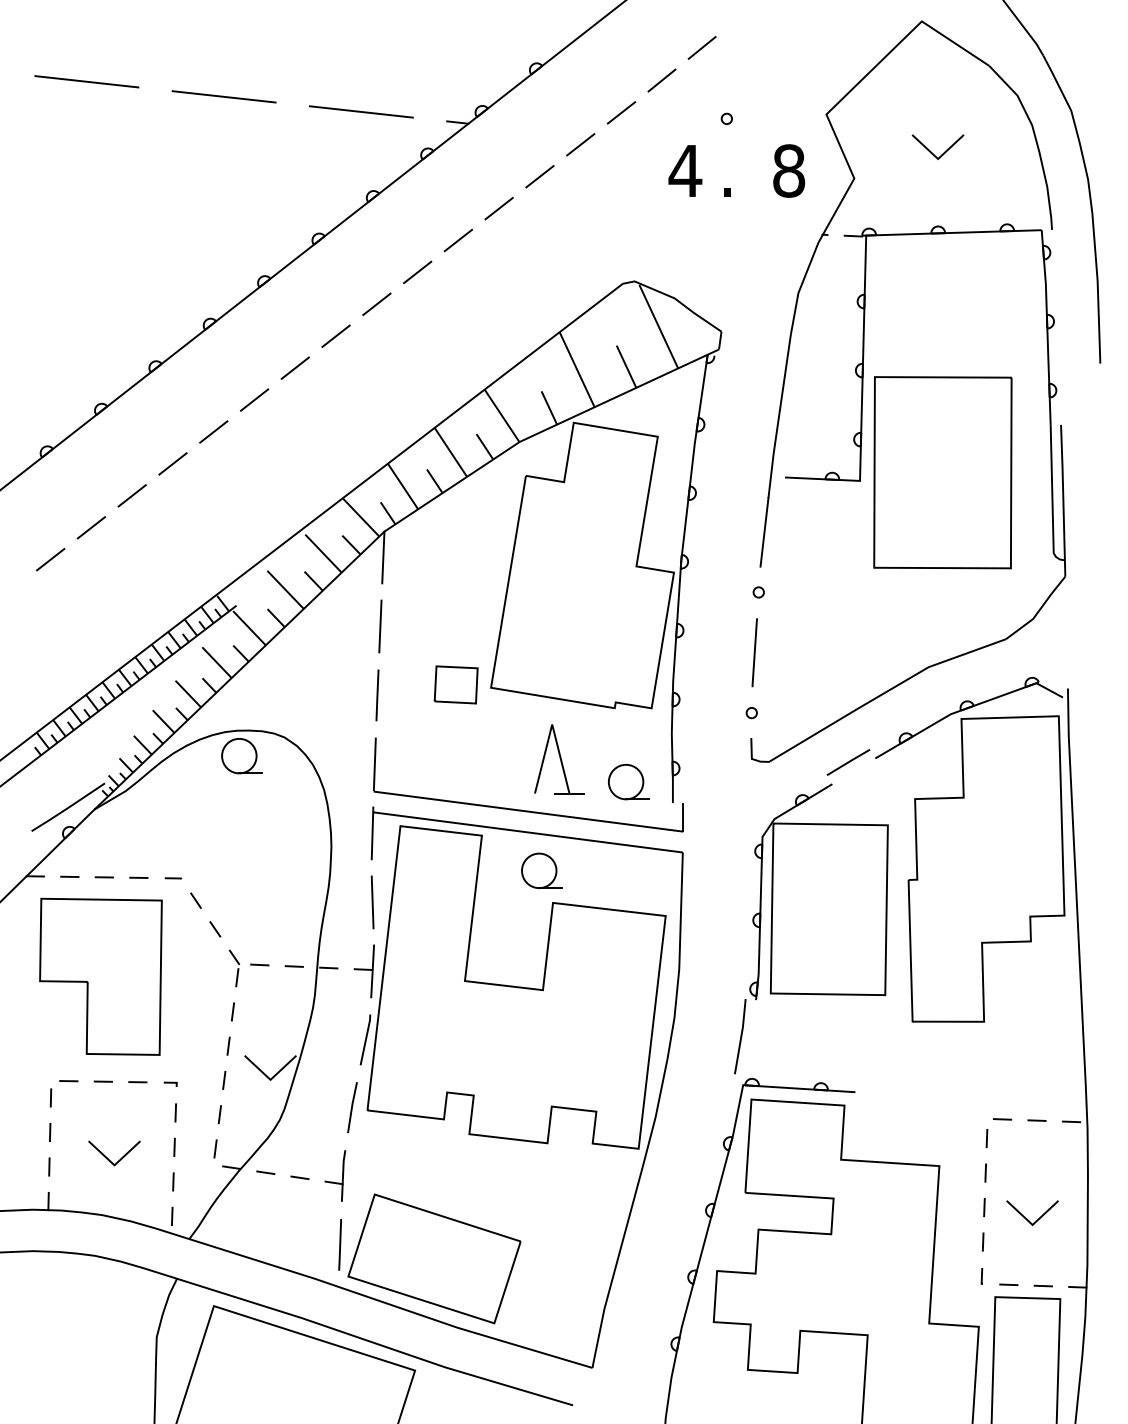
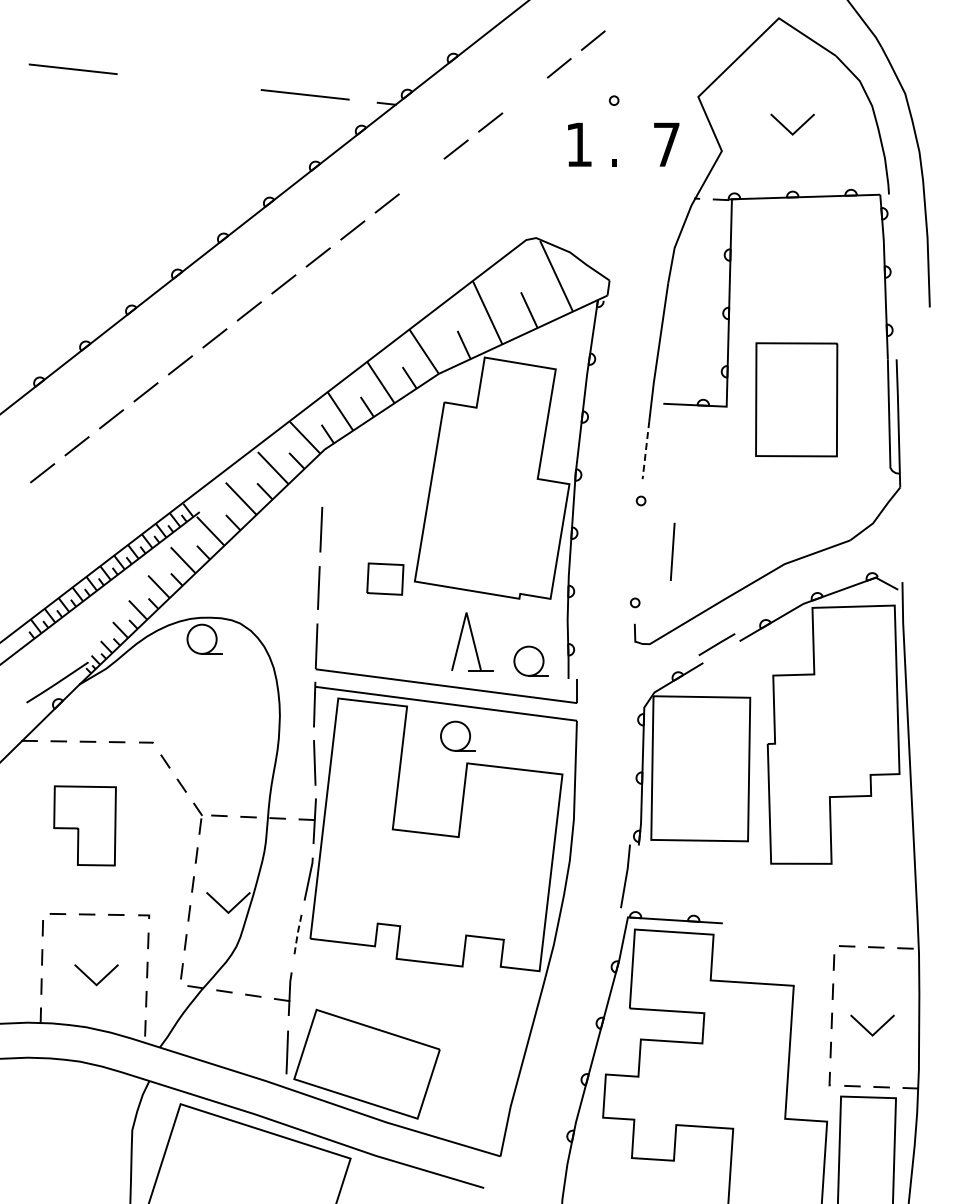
line: (223, 96) -> (188, 81), removed
line: (620, 112) -> (524, 95), removed
text: (684, 170) -> (578, 144), 4 -> 1
text: (788, 170) -> (666, 144), 8 -> 7
line: (498, 208) -> (421, 176), removed
part: (942, 472) -> (796, 399), size x0.7
line: (763, 532) -> (645, 450), solid -> dashed
line: (382, 557) -> (323, 471), removed
line: (754, 652) -> (672, 551), moved
part: (100, 976) -> (84, 825), size x0.6
line: (352, 1106) -> (297, 935), solid -> dashed

